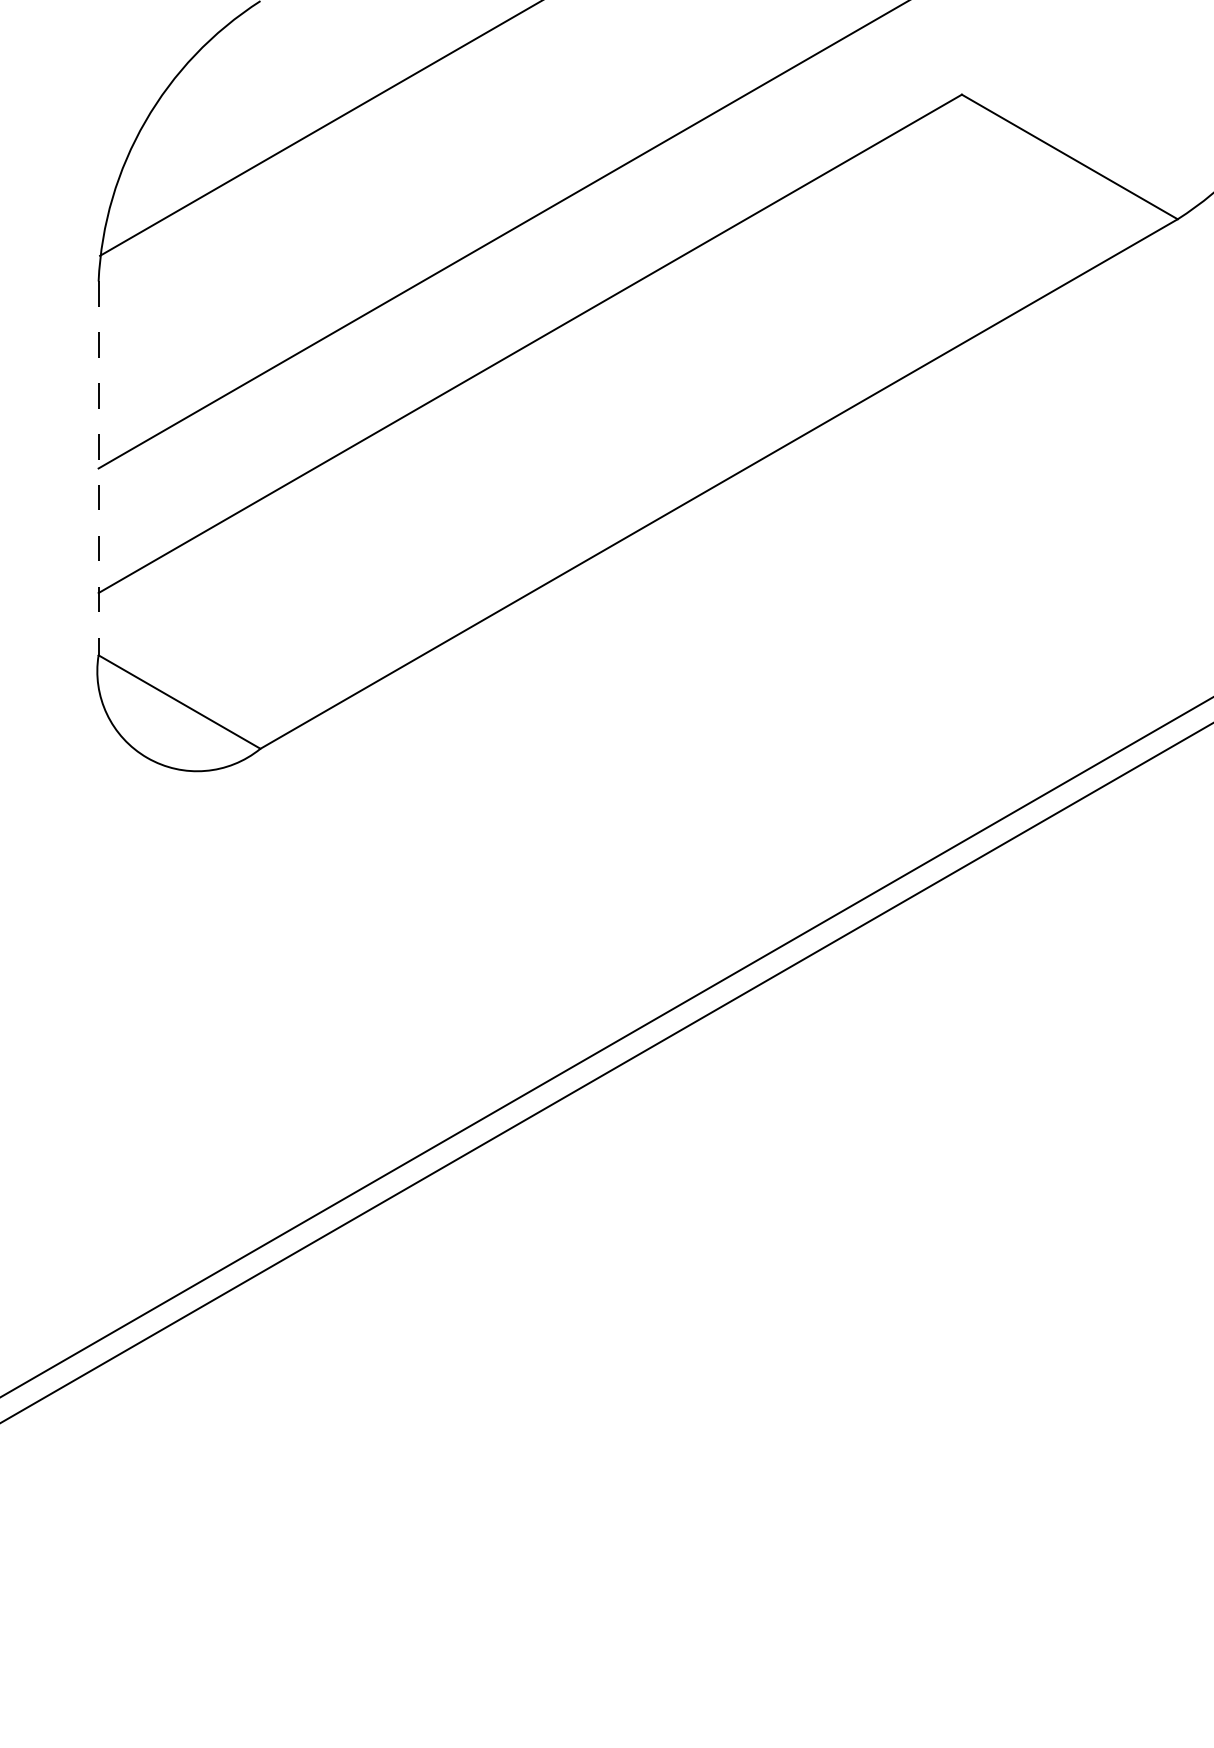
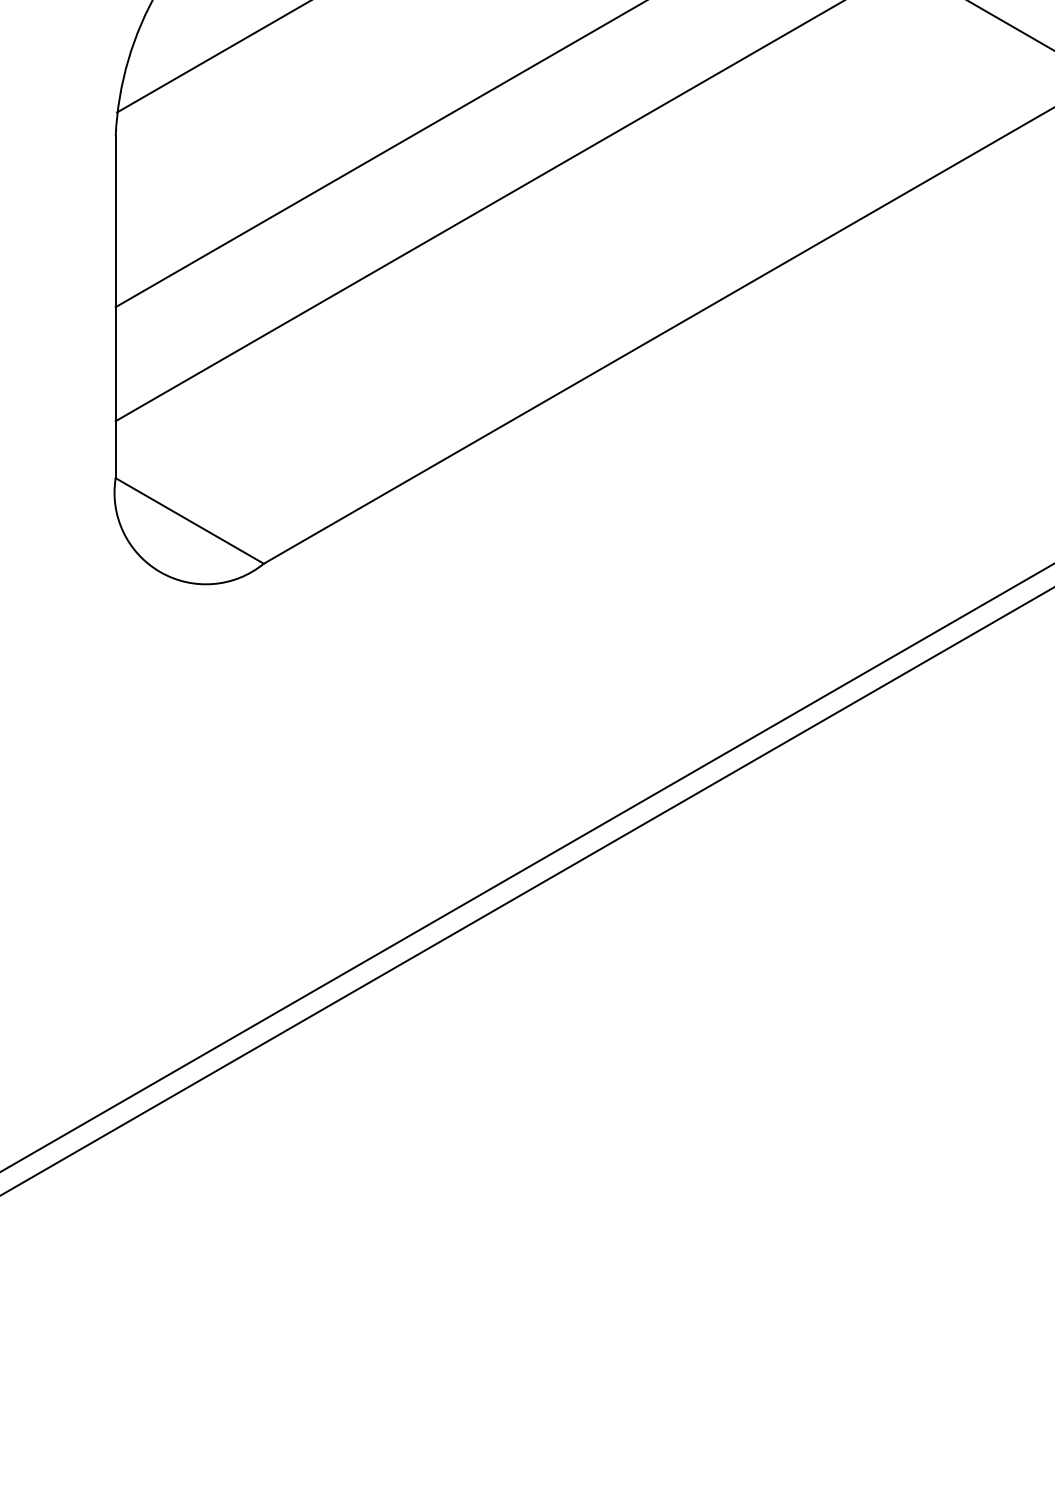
line: (98, 468) -> (115, 307), dashed -> solid

